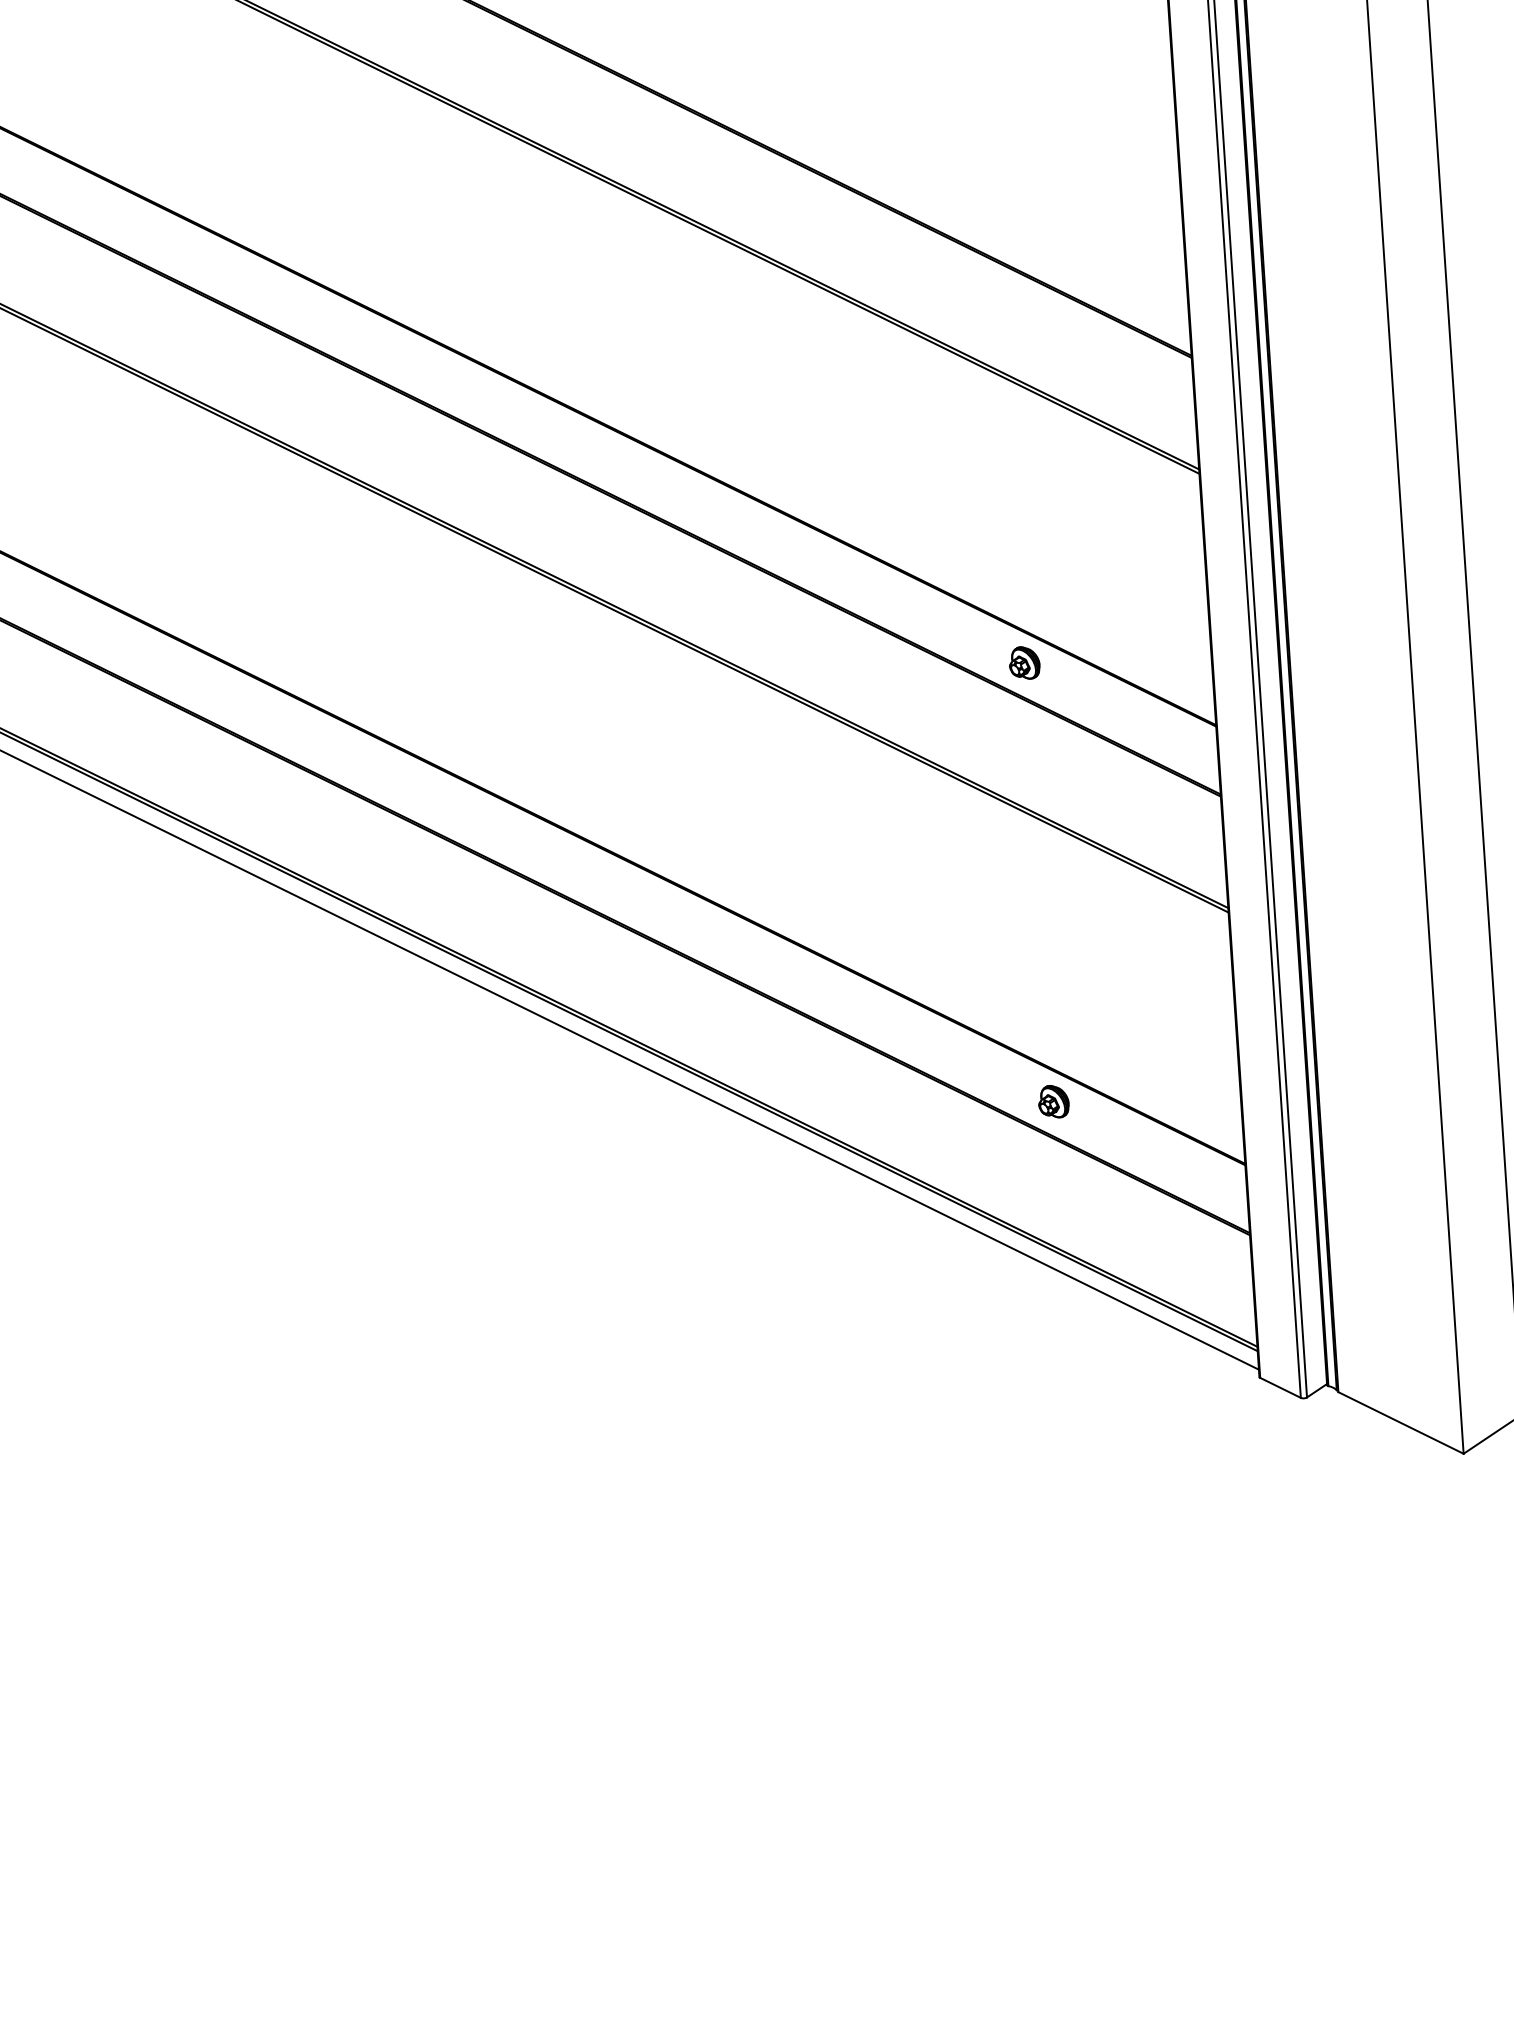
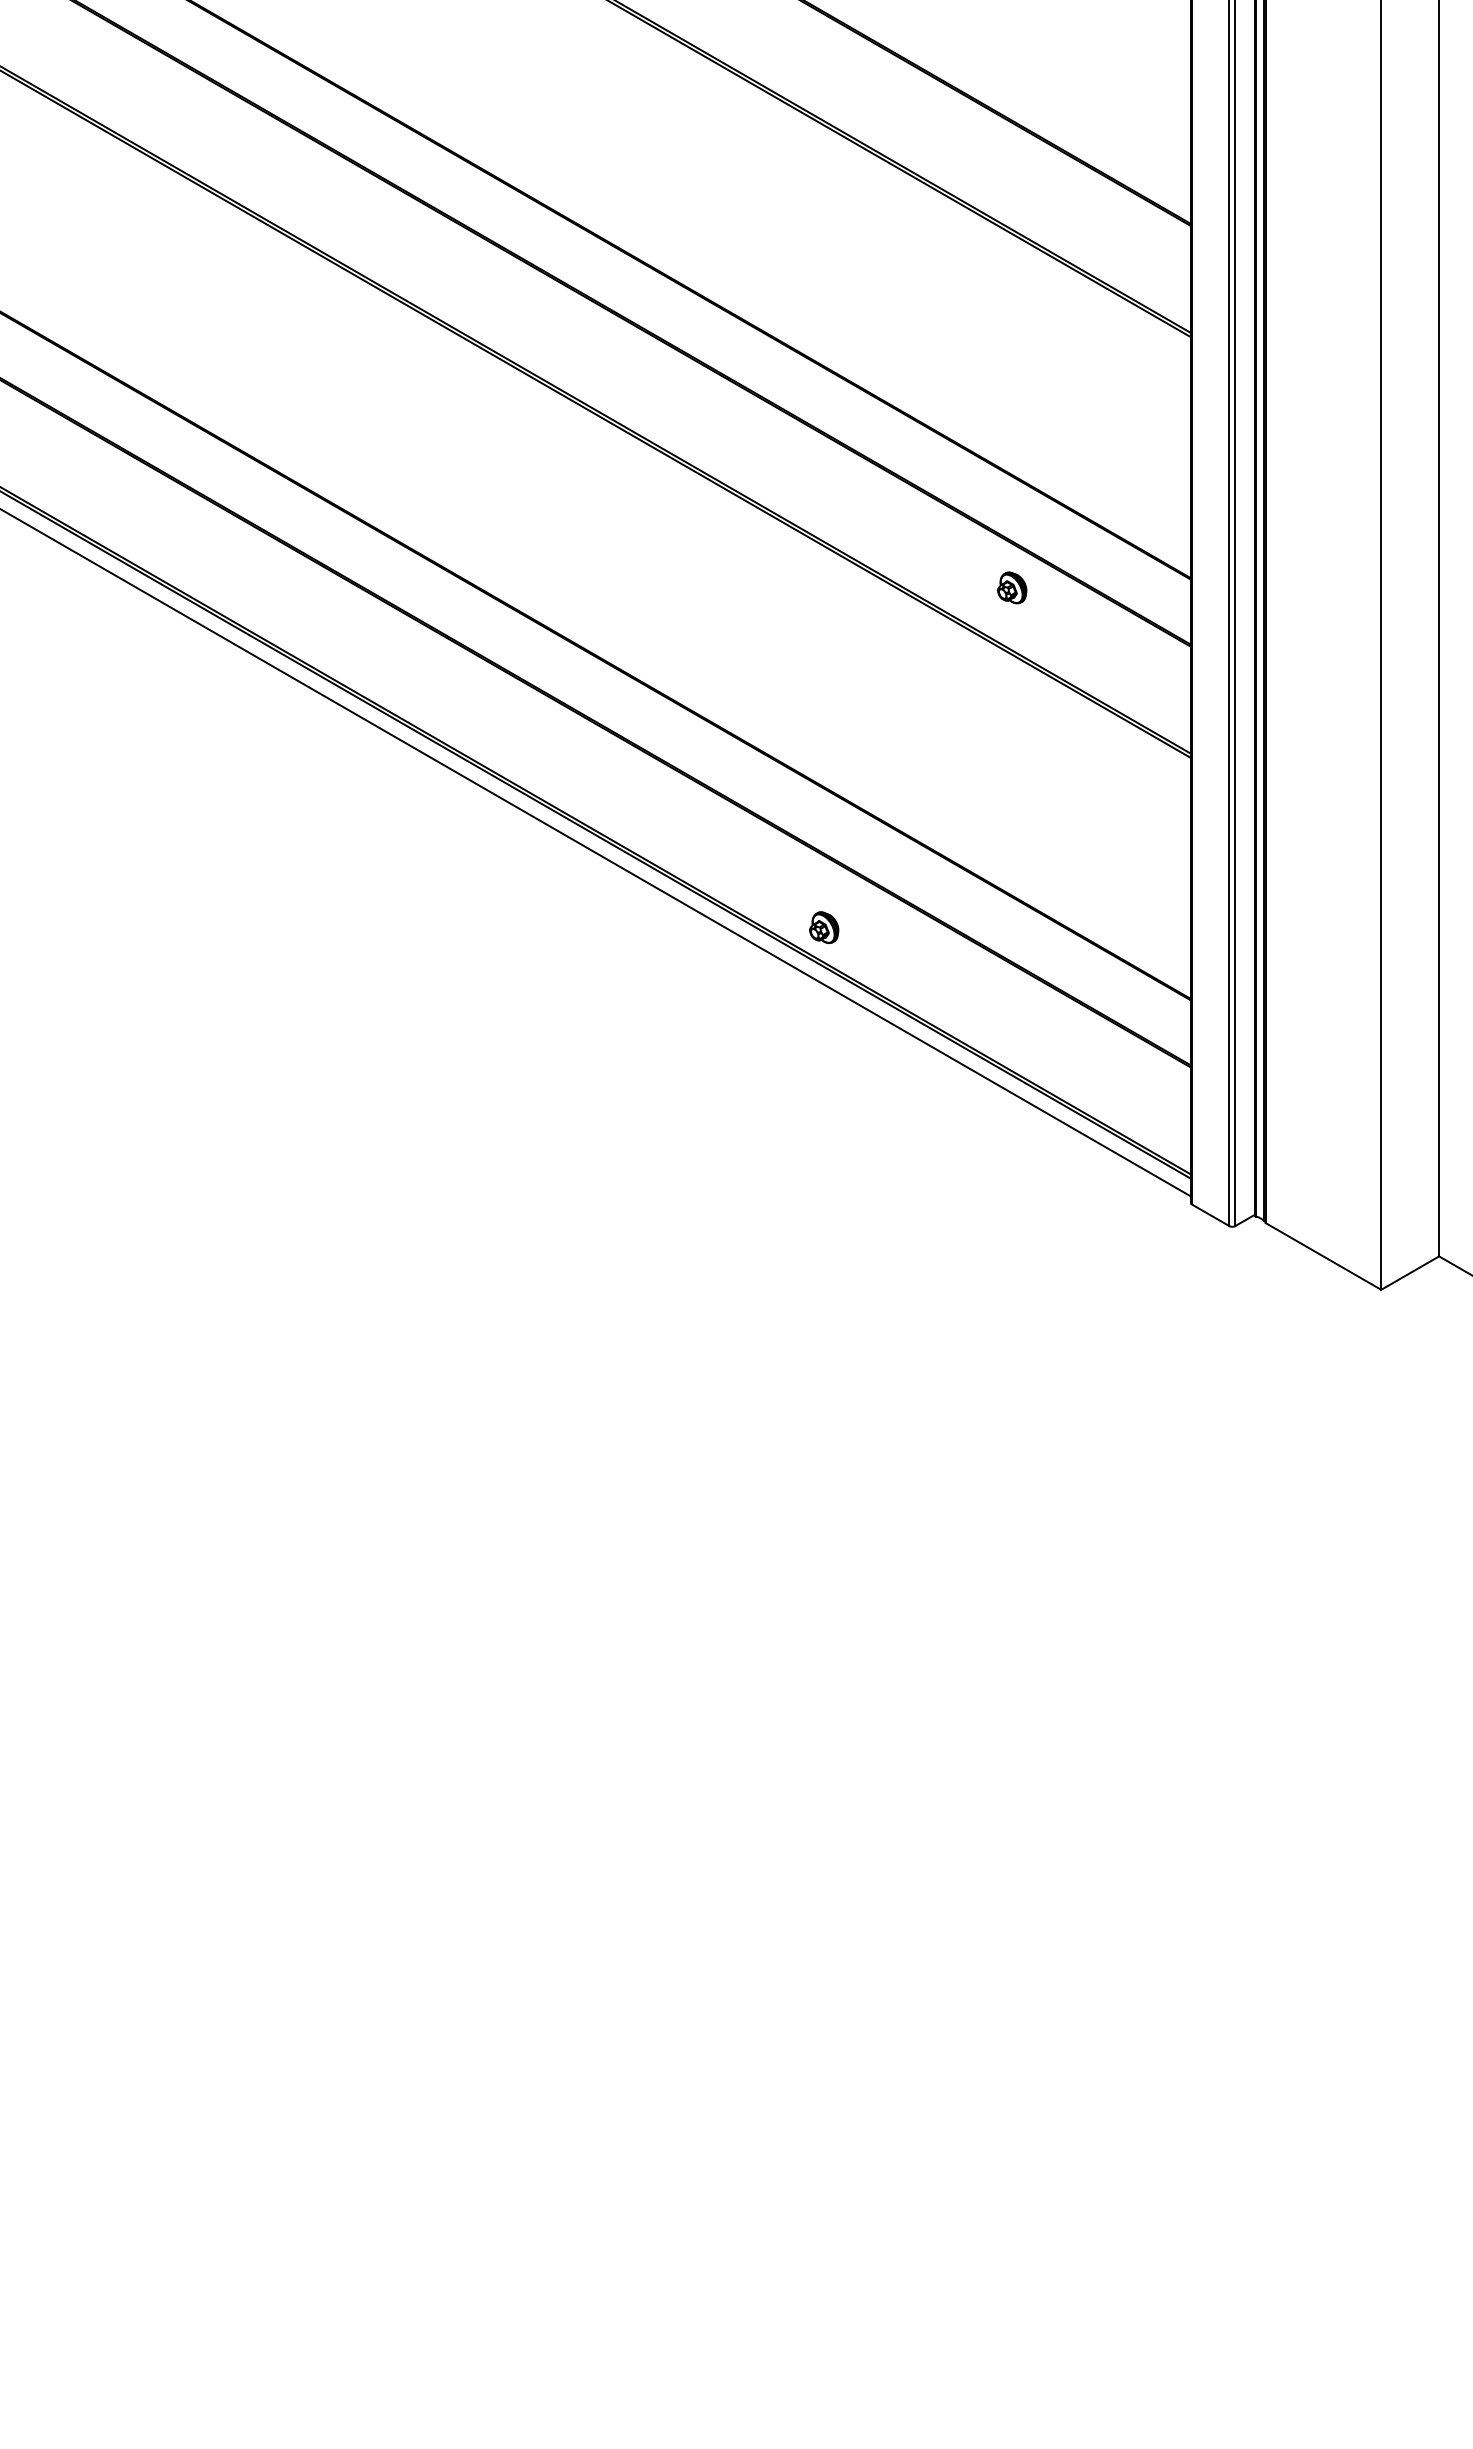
part: (1024, 662) -> (1012, 587), moved
part: (1054, 1101) -> (824, 927), moved

